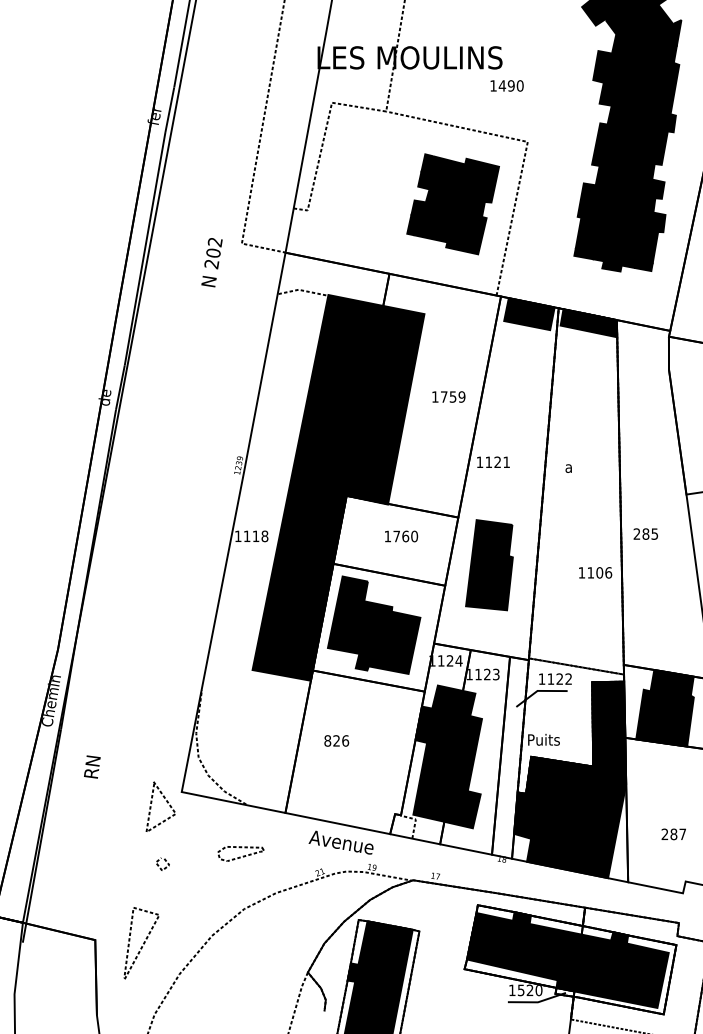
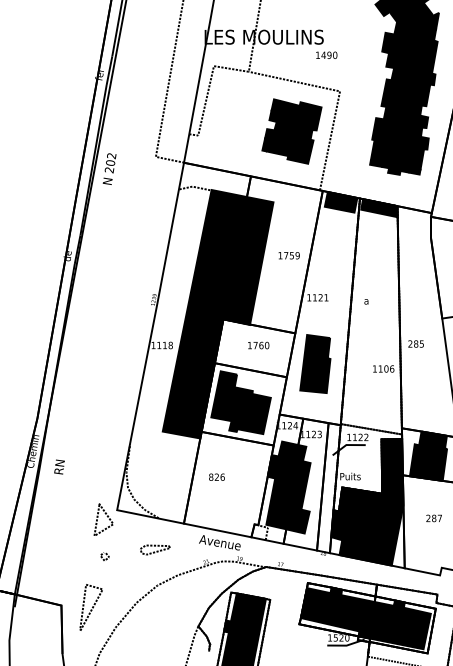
text: (211, 261) -> (109, 168), moved
text: (92, 766) -> (59, 466), moved
text: (672, 834) -> (433, 518), moved

